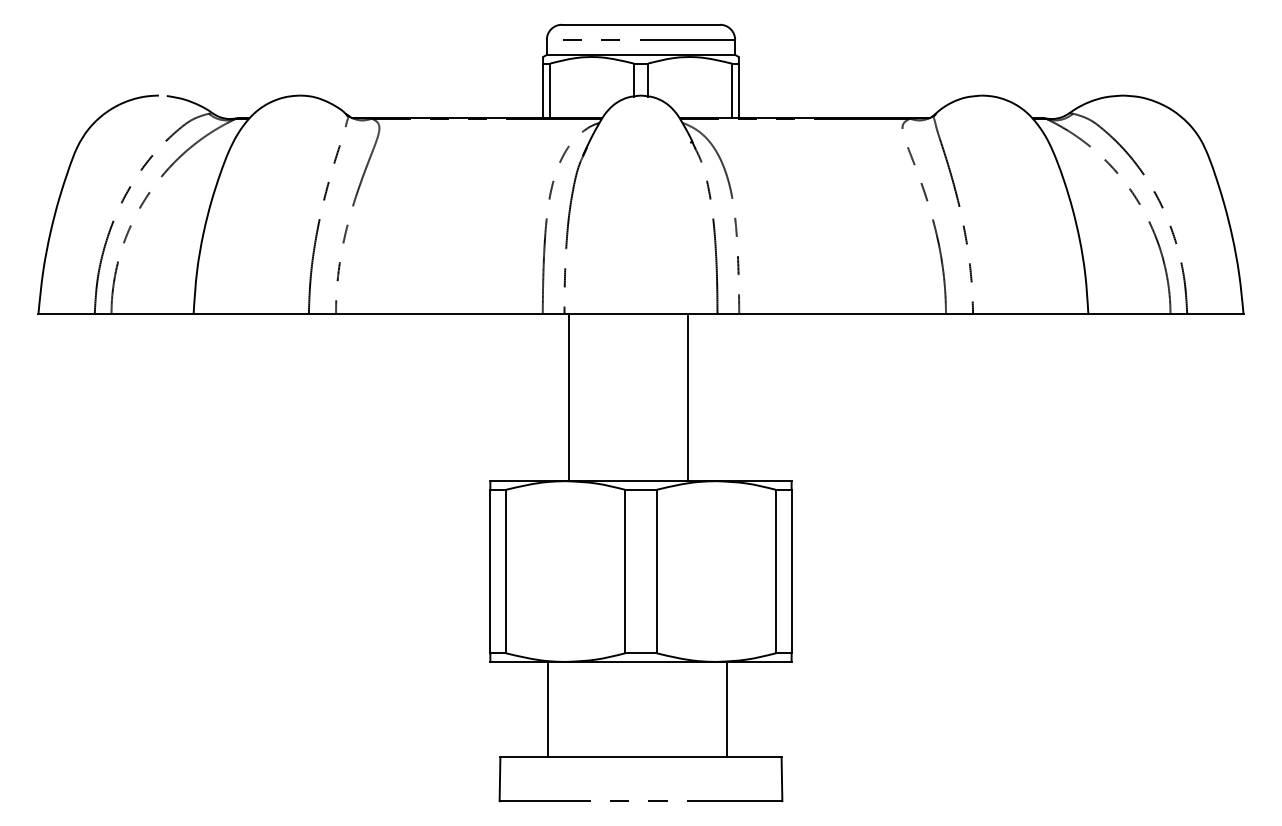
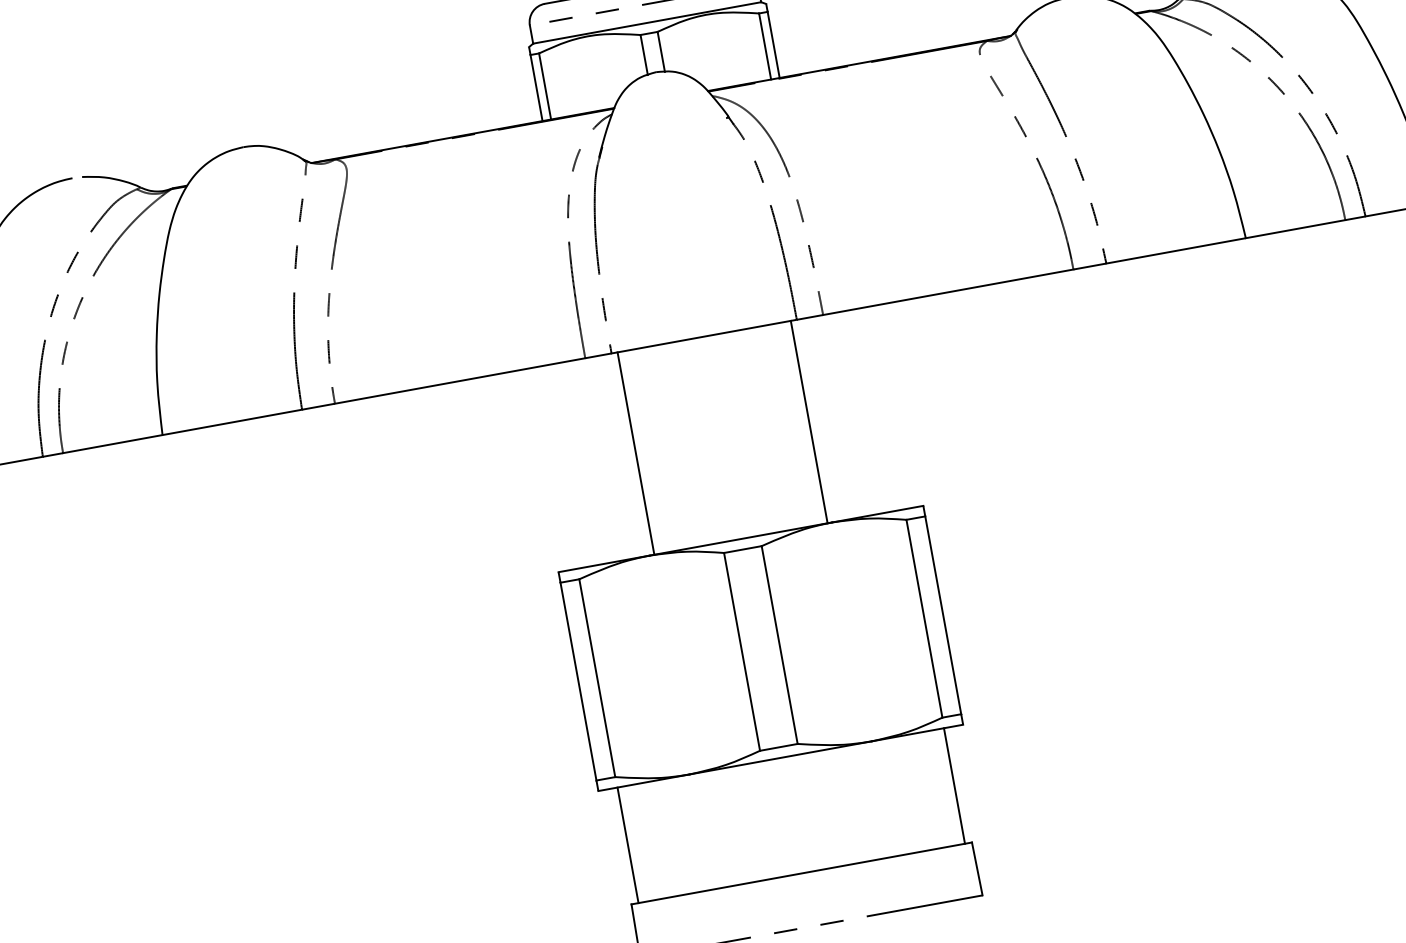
line: (687, 397) -> (809, 421), moved
line: (548, 709) -> (628, 845), moved
line: (726, 709) -> (954, 785), moved

